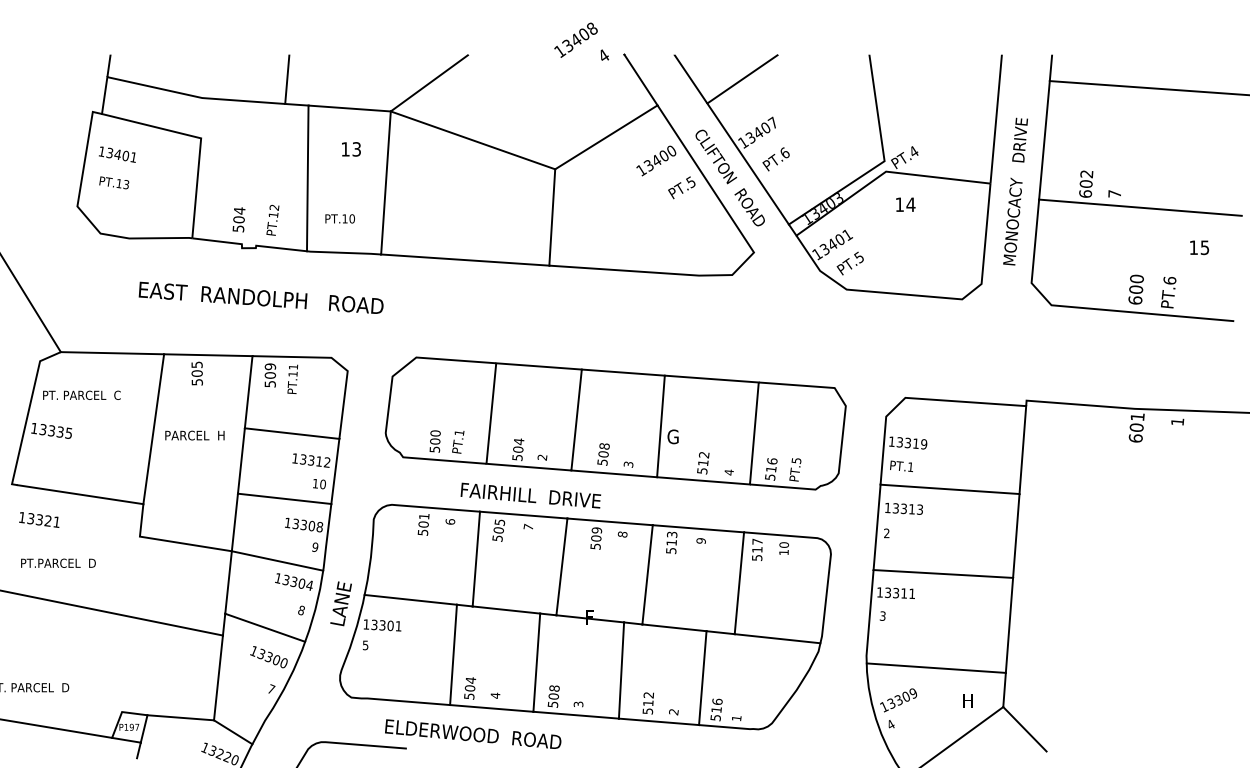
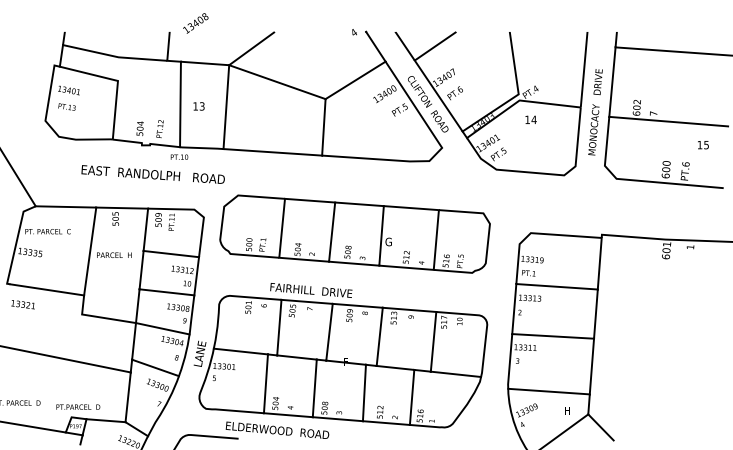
text: (575, 40) -> (195, 23), moved
text: (350, 149) -> (198, 106), moved
text: (340, 217) -> (179, 156), moved
part: (614, 422) -> (354, 233), moved
text: (58, 562) -> (78, 406), moved

